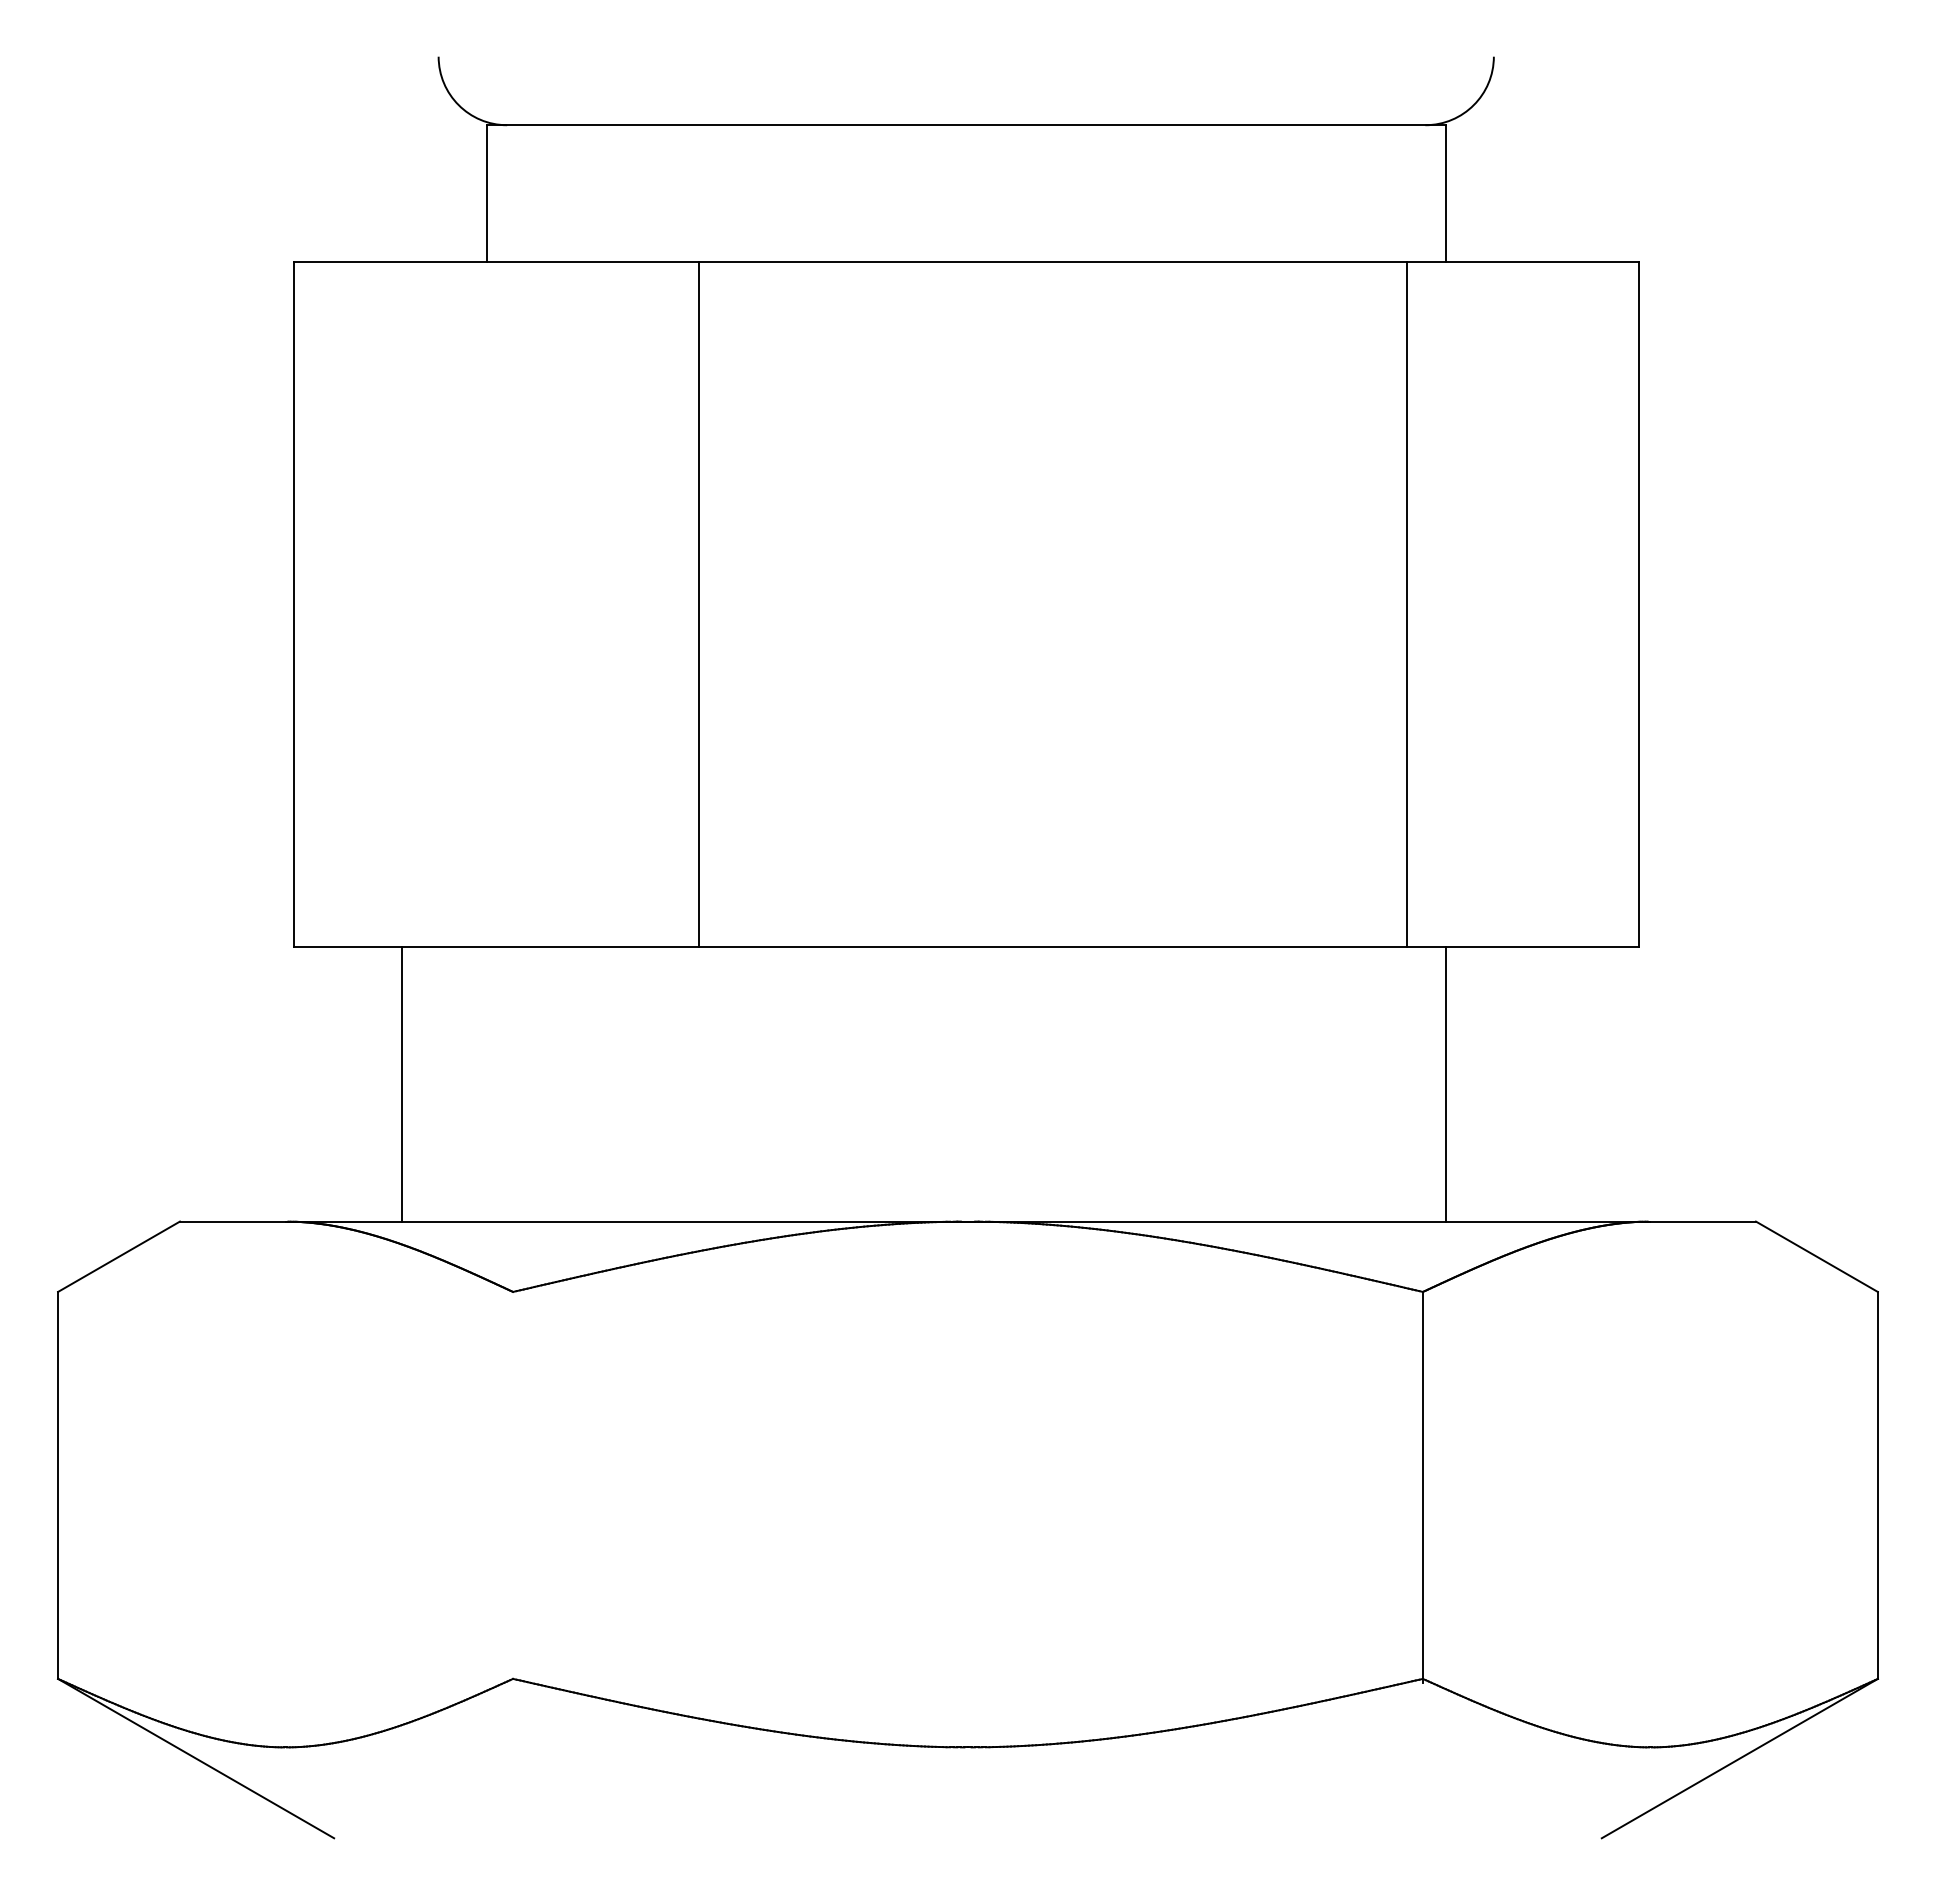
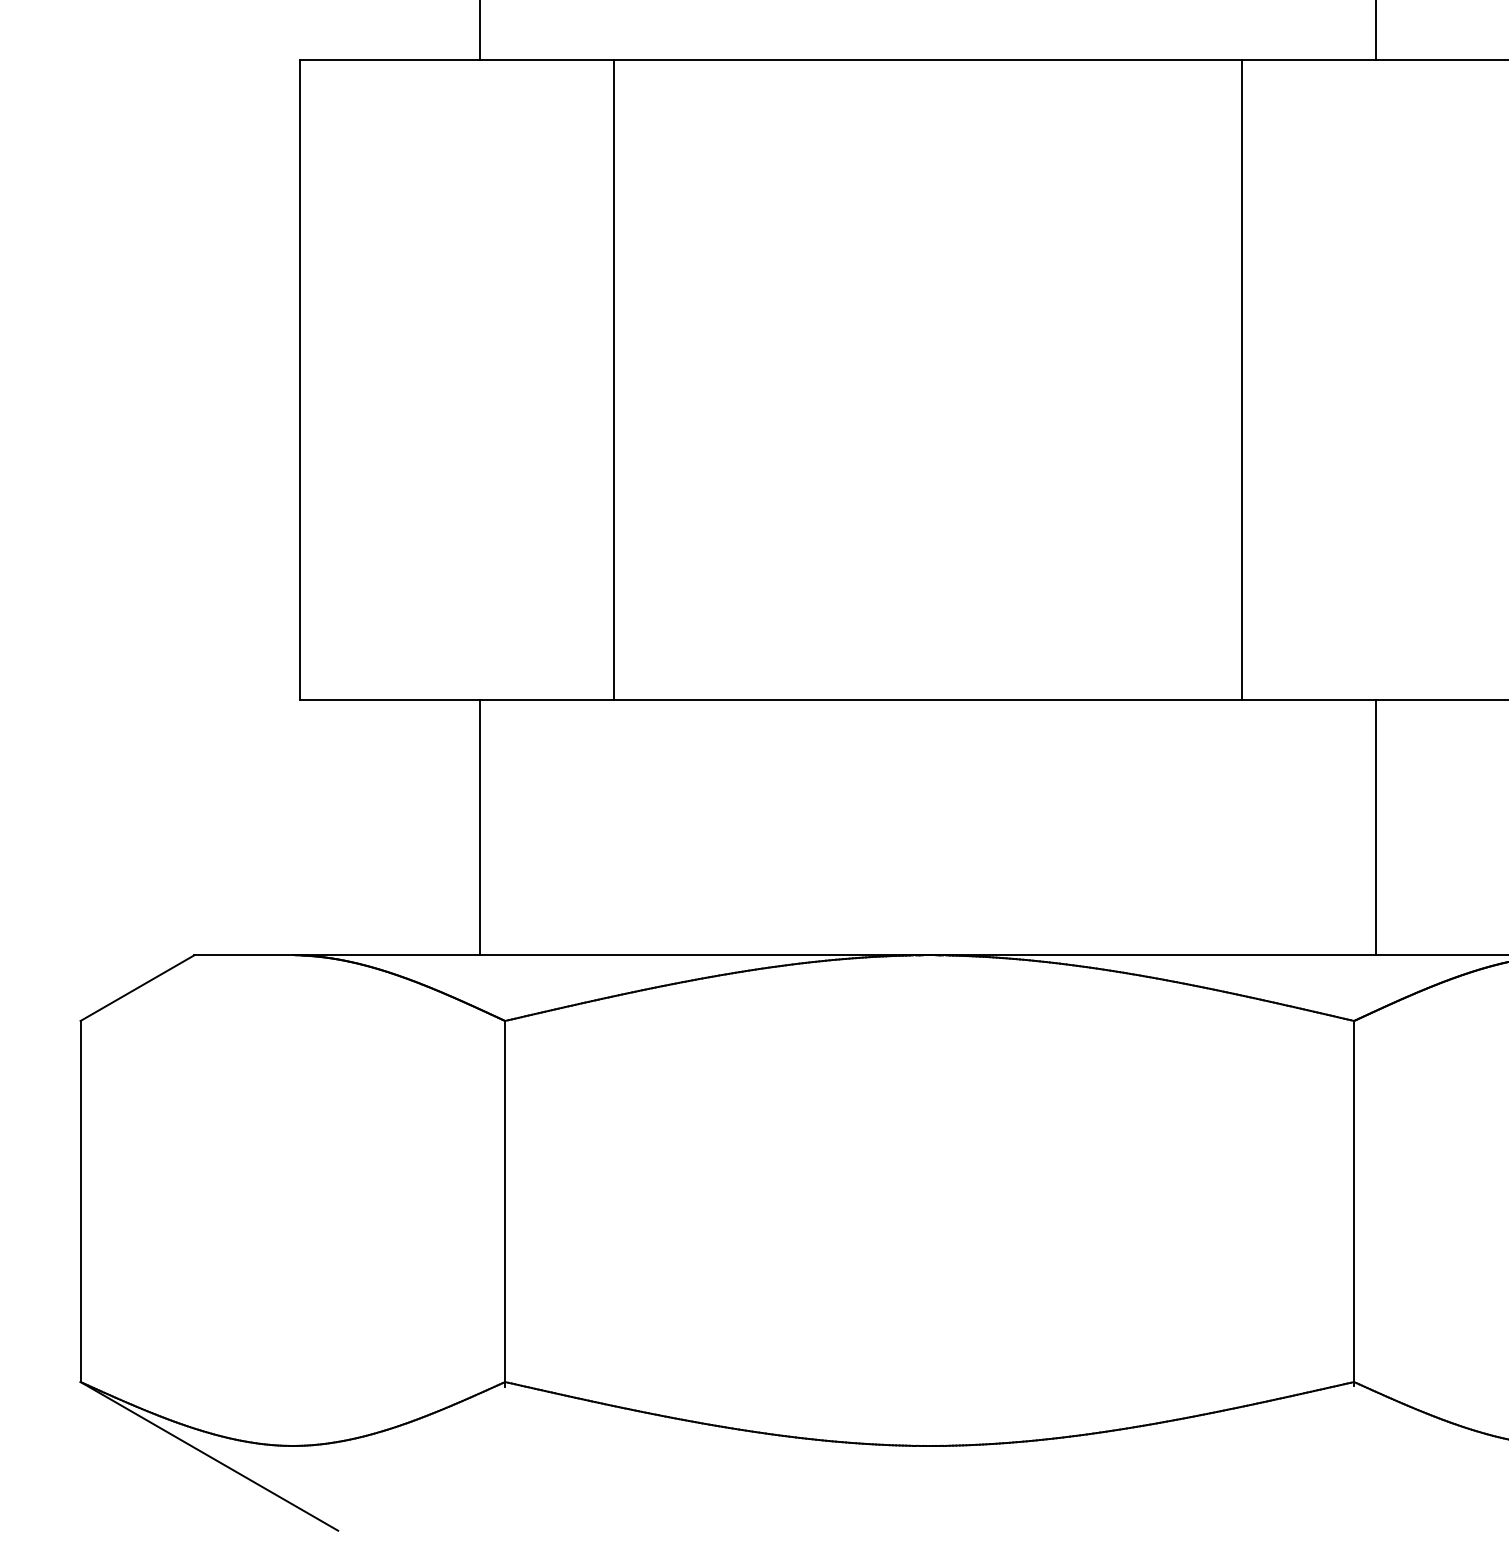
line: (699, 604) -> (614, 379), moved
line: (1406, 604) -> (1241, 379), moved
line: (401, 1084) -> (480, 827), moved
line: (513, 1487) -> (505, 1203), added

